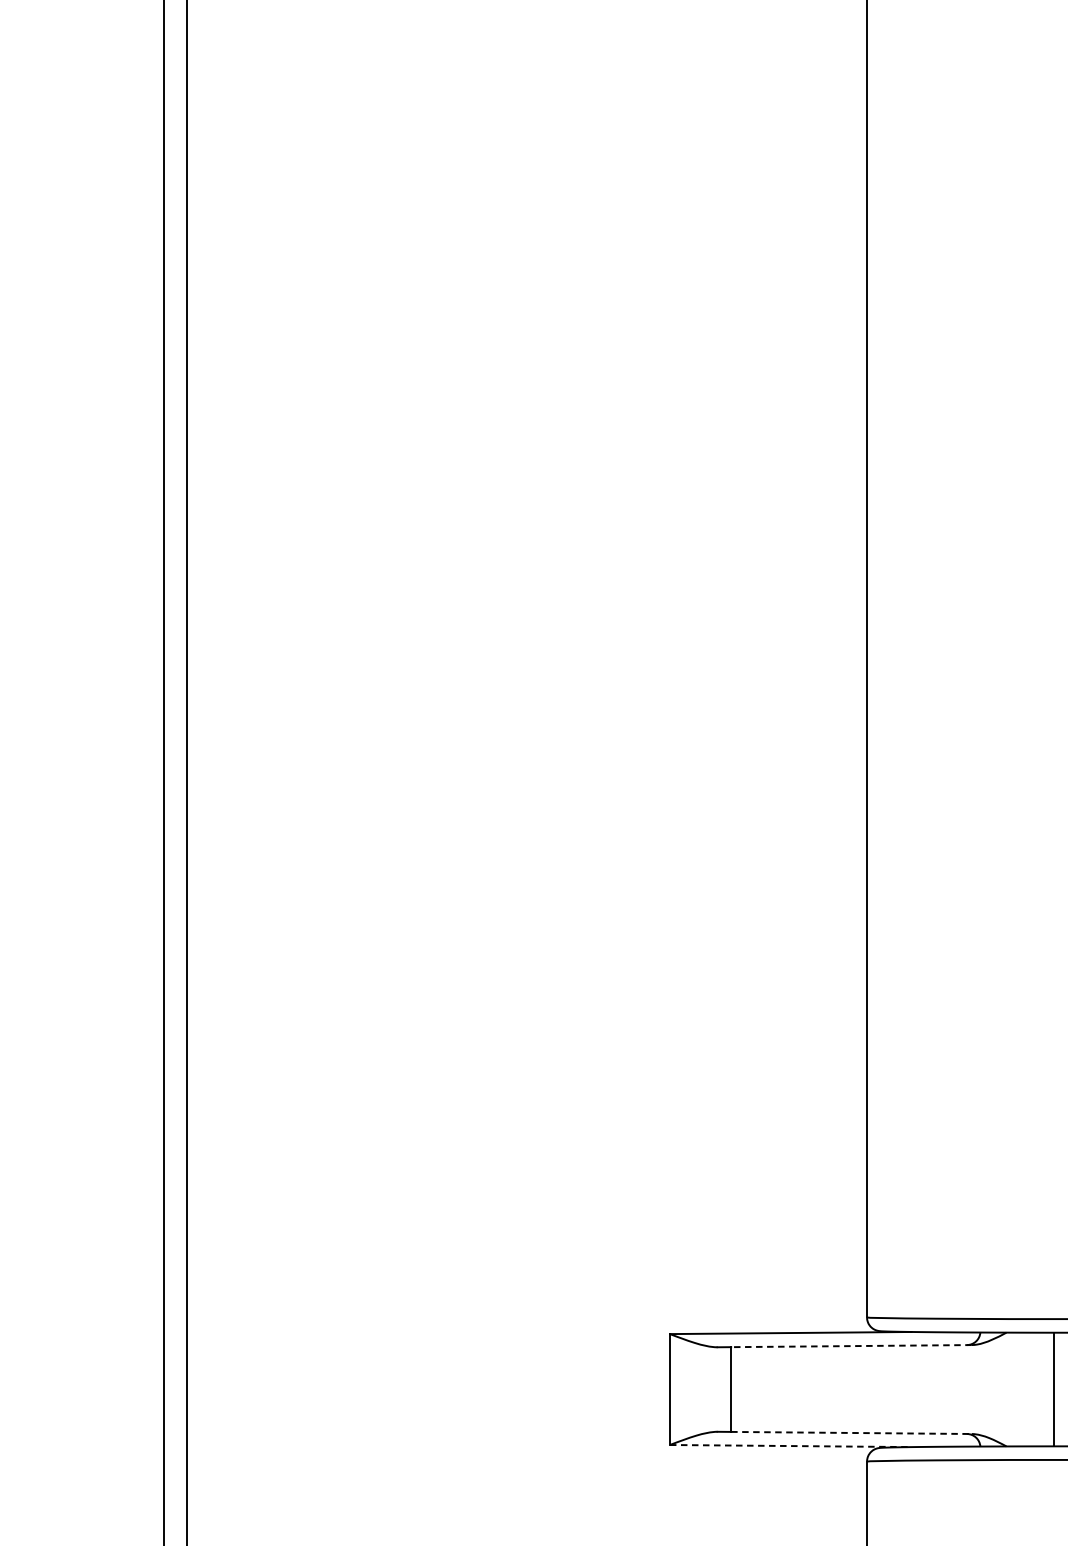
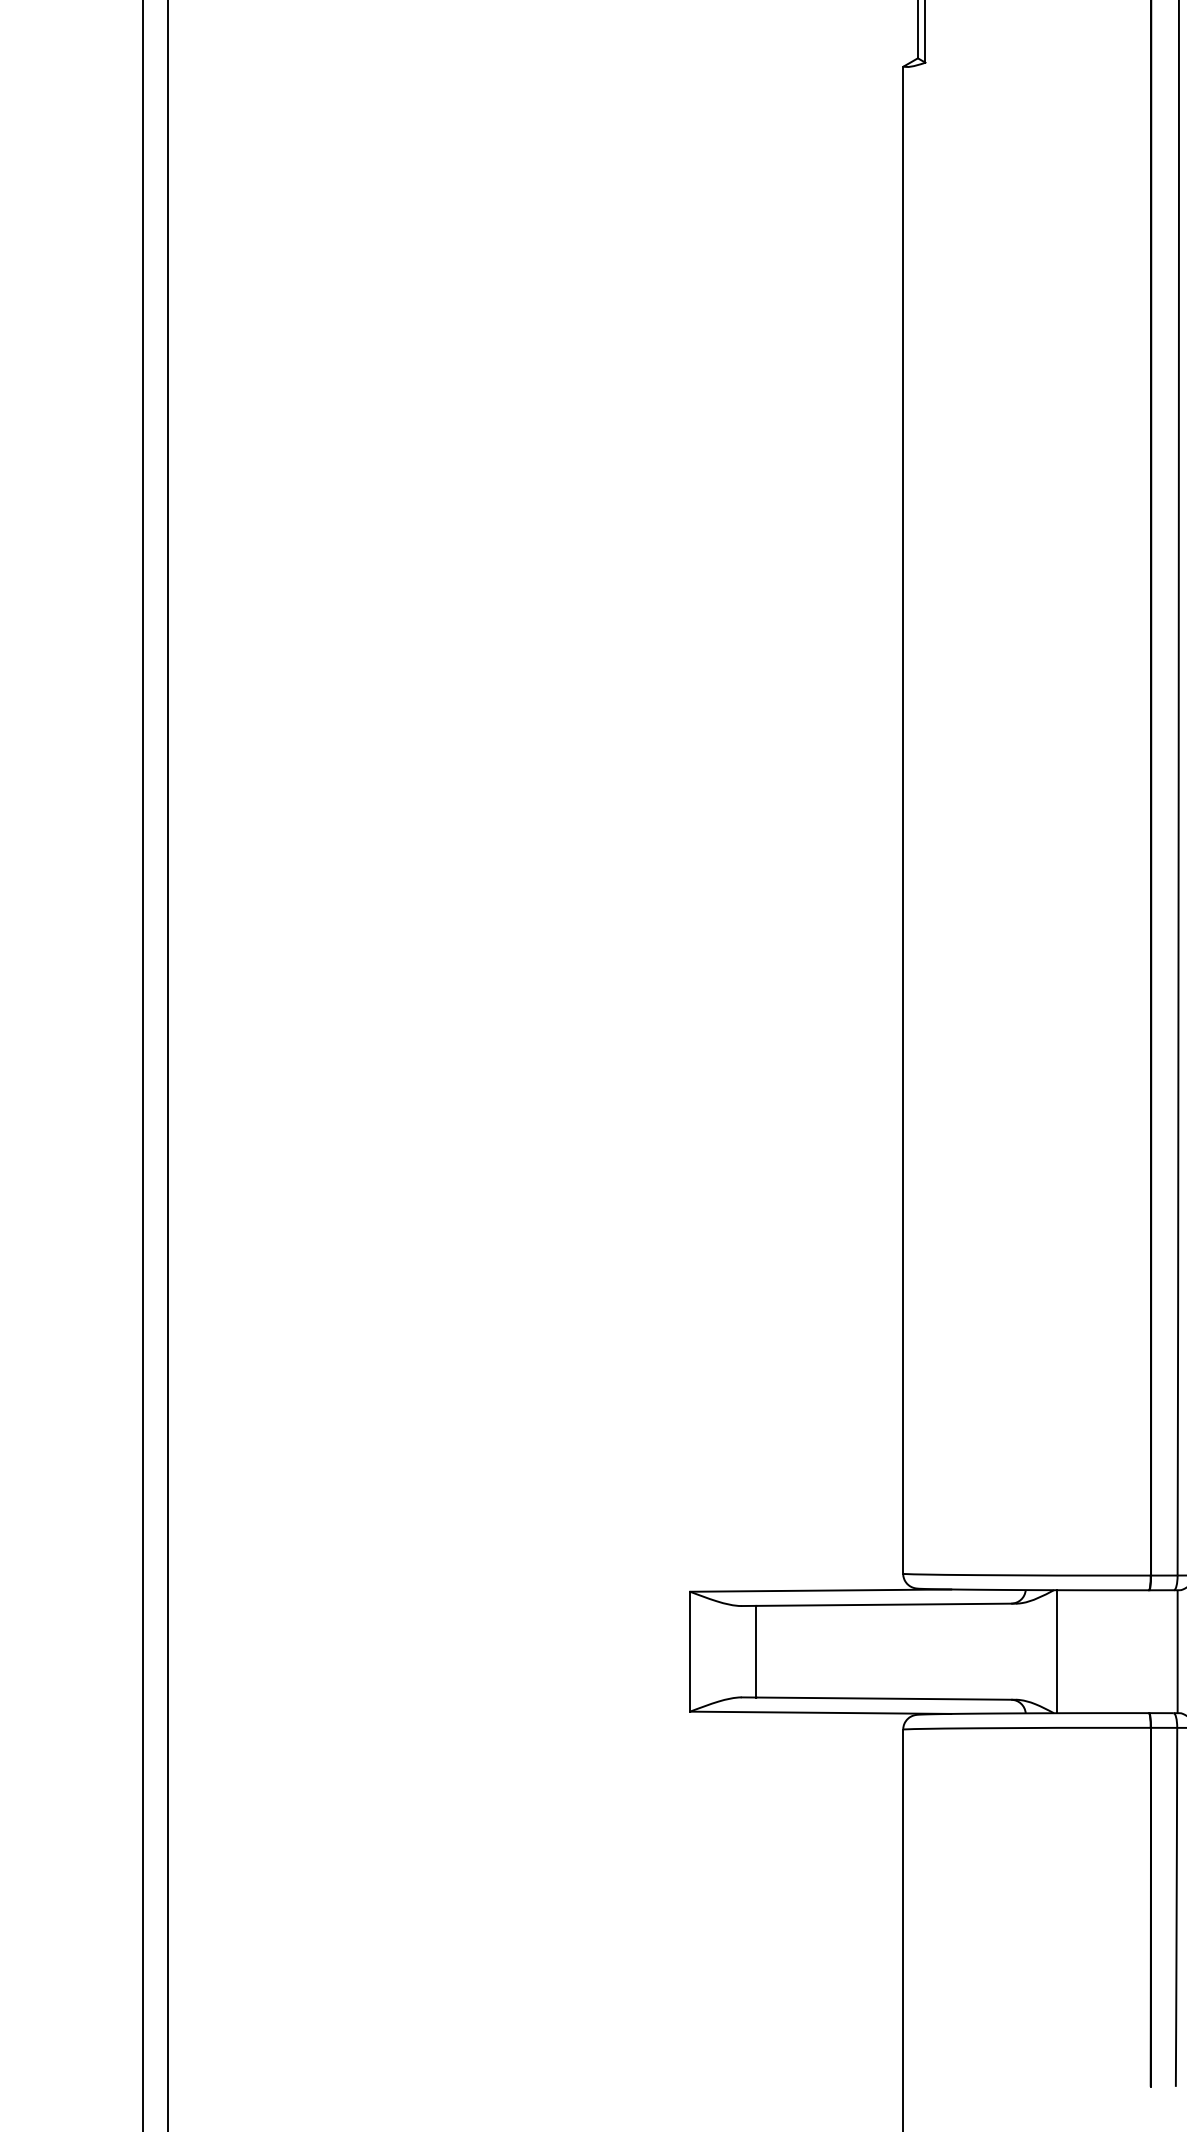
line: (850, 1345) -> (885, 1604), dashed -> solid
line: (1053, 1389) -> (1056, 1651), moved
line: (851, 1432) -> (886, 1698), dashed -> solid
line: (790, 1445) -> (820, 1712), dashed -> solid

